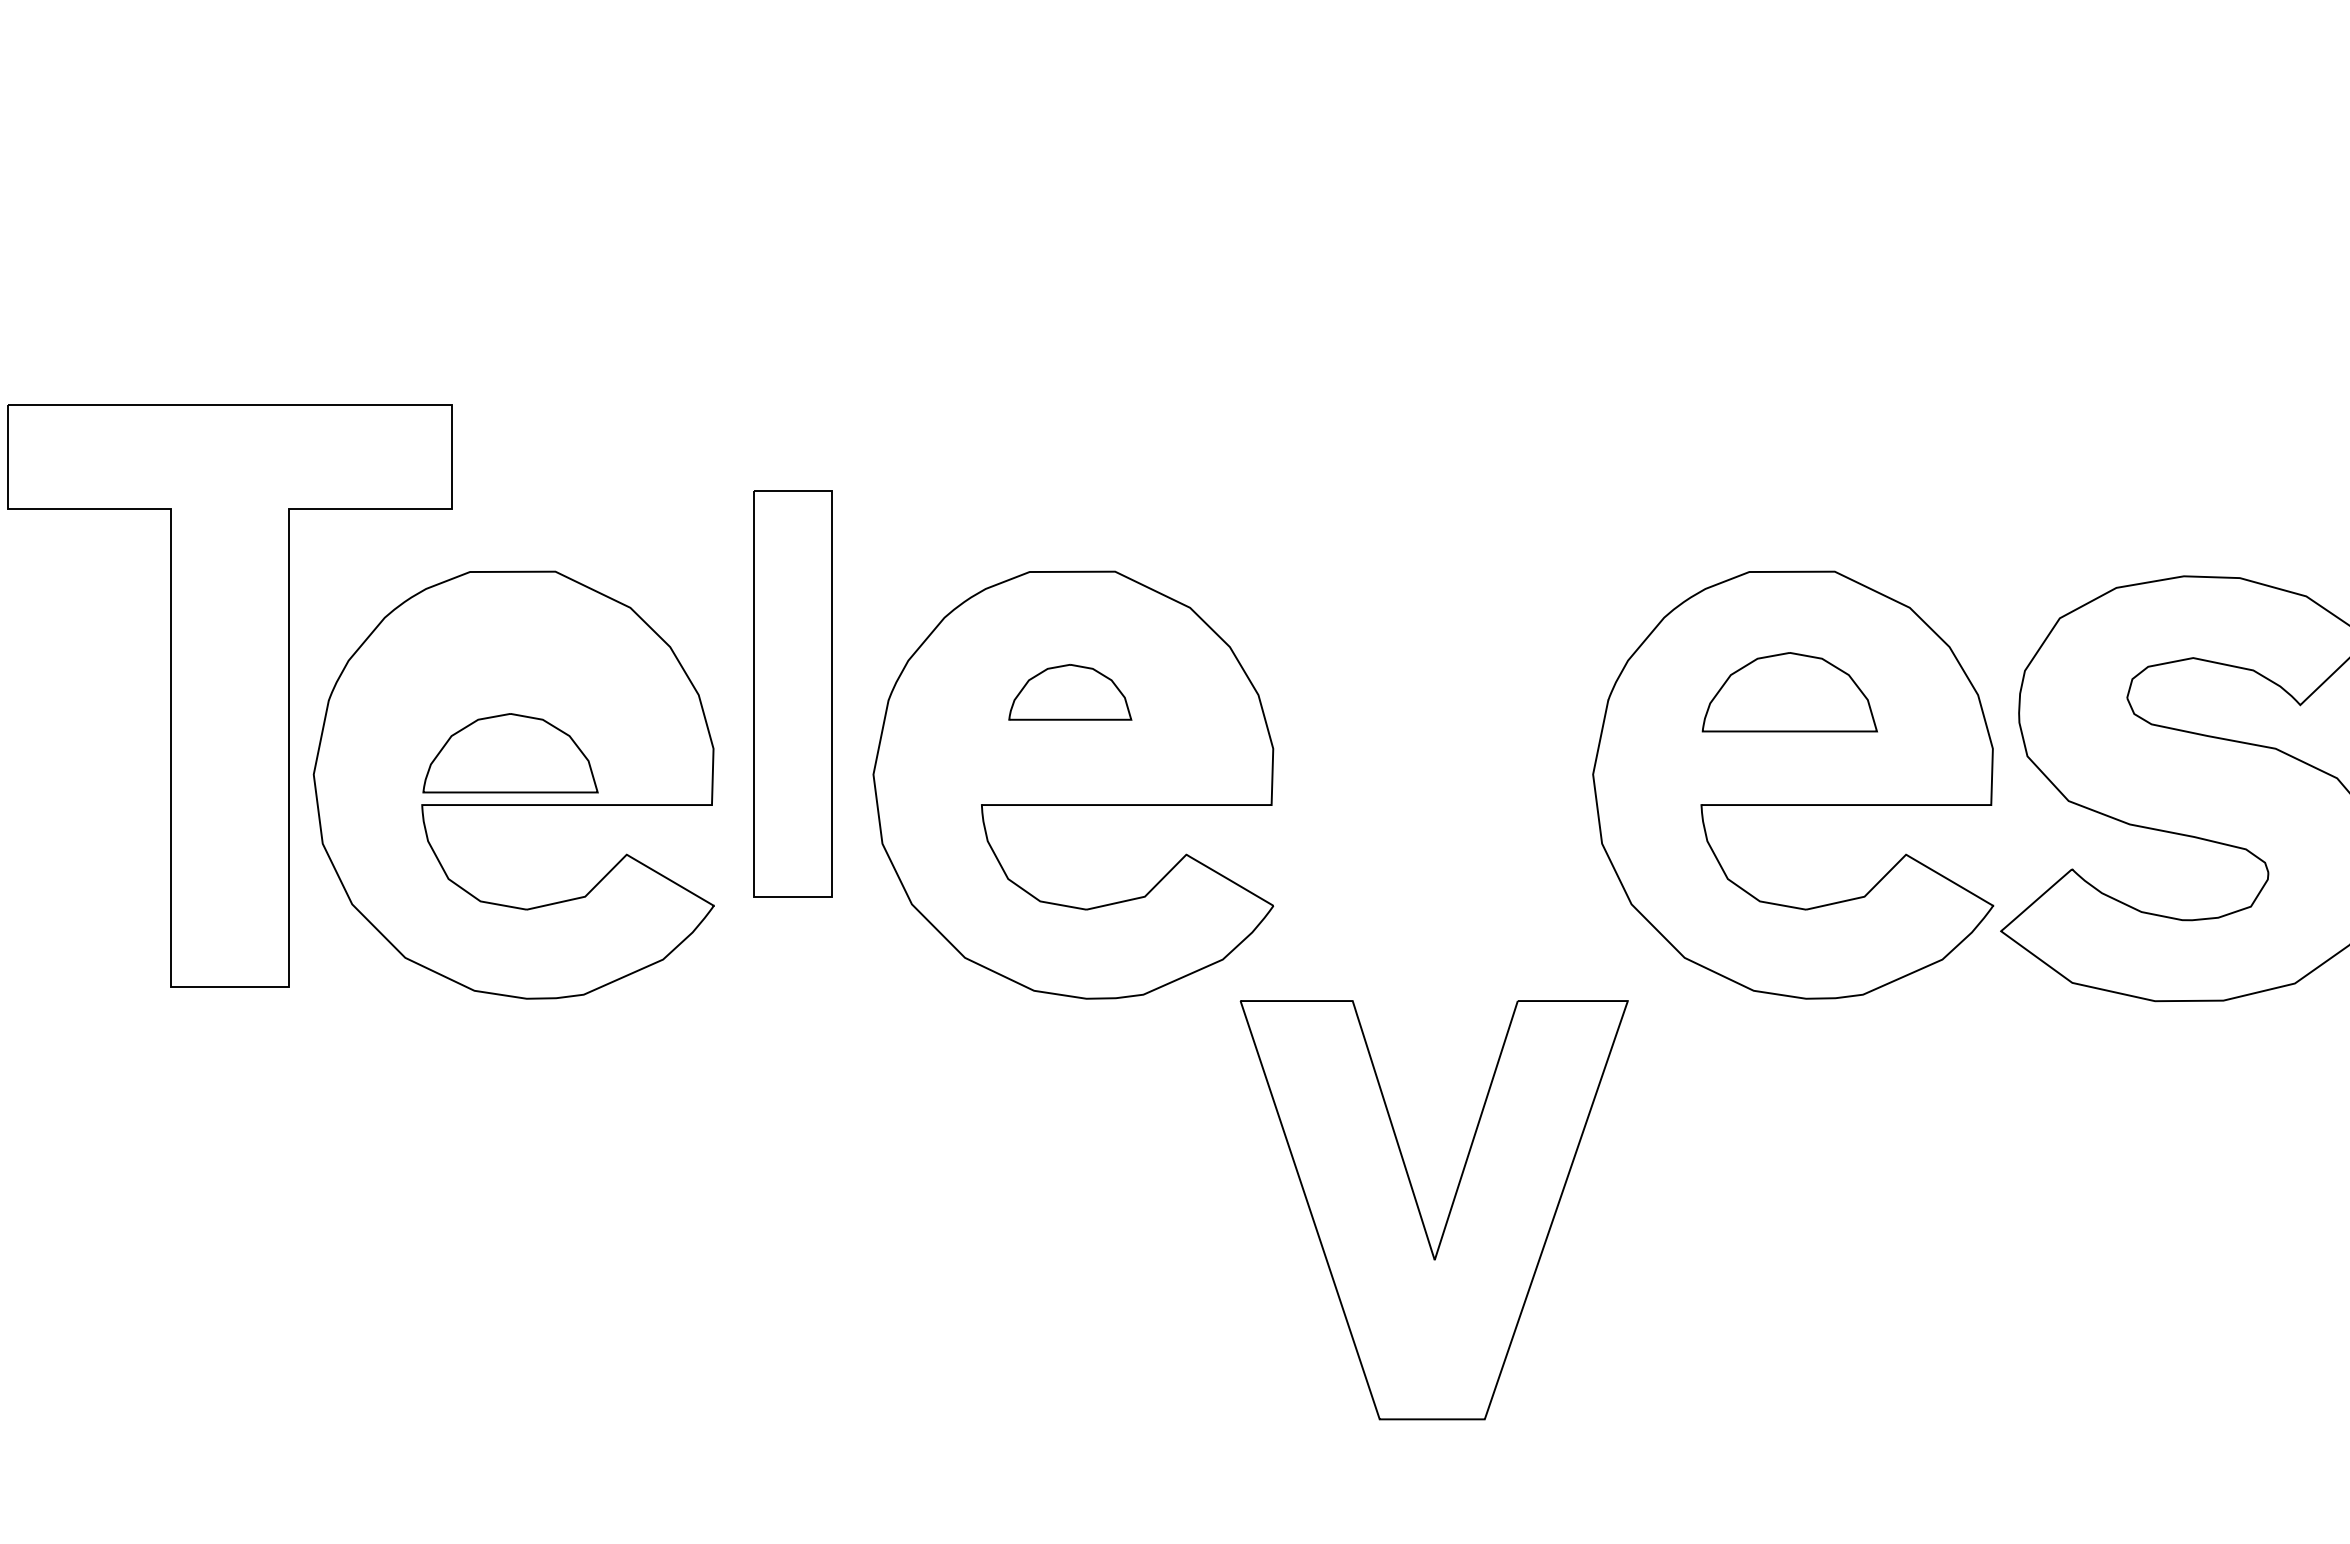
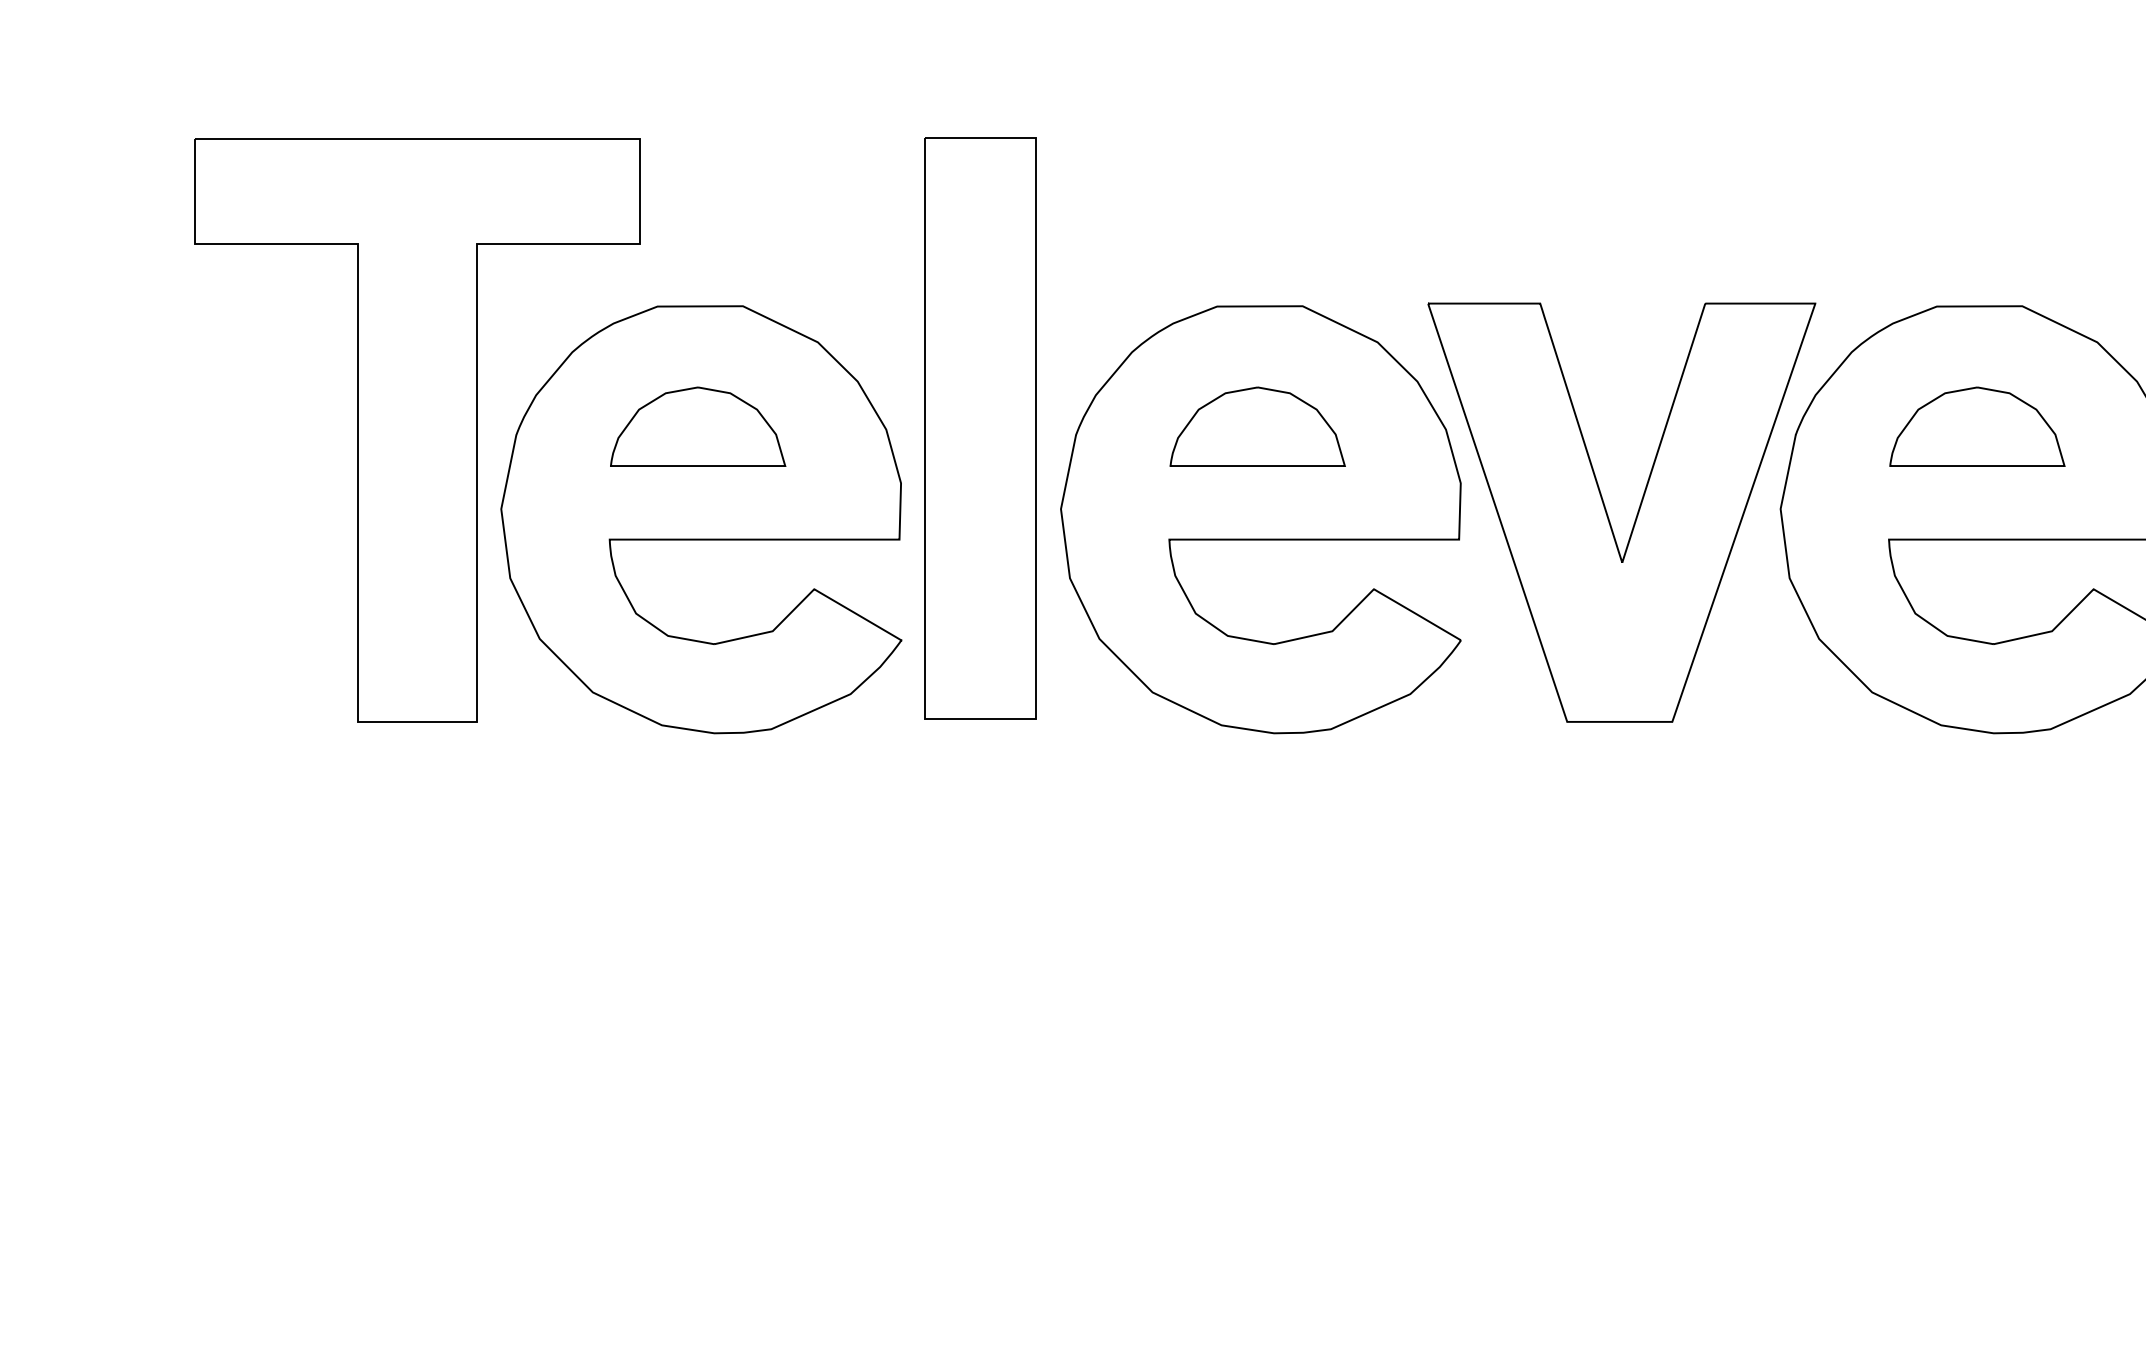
part: (1070, 692) -> (1258, 427), size x1.43
part: (792, 693) -> (980, 428), size x1.43
part: (510, 753) -> (698, 427), moved
part: (1421, 1214) -> (1609, 517), moved

